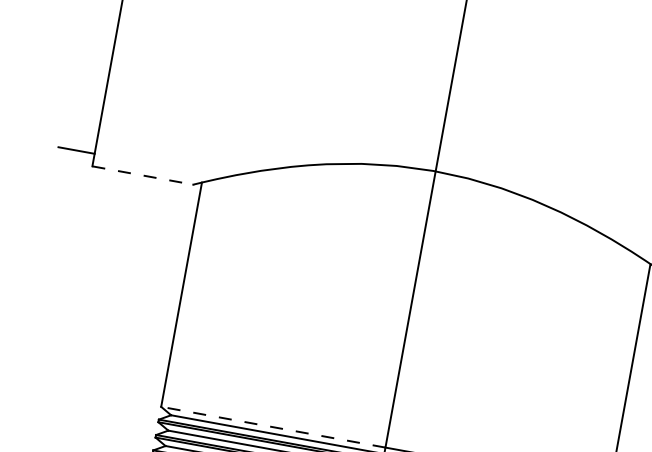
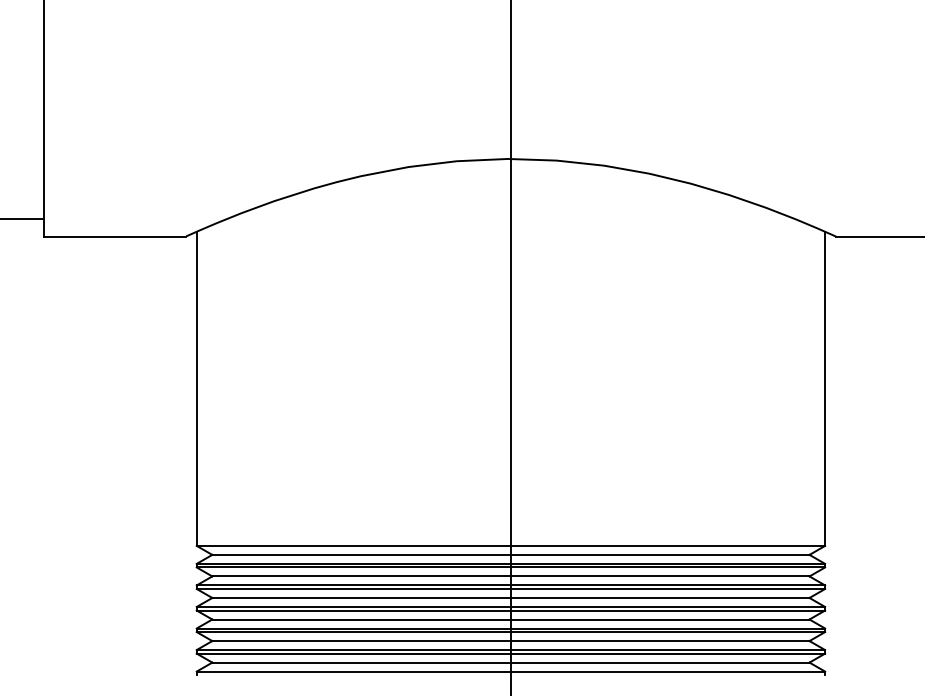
line: (143, 175) -> (115, 236), dashed -> solid
line: (273, 426) -> (353, 545), dashed -> solid

